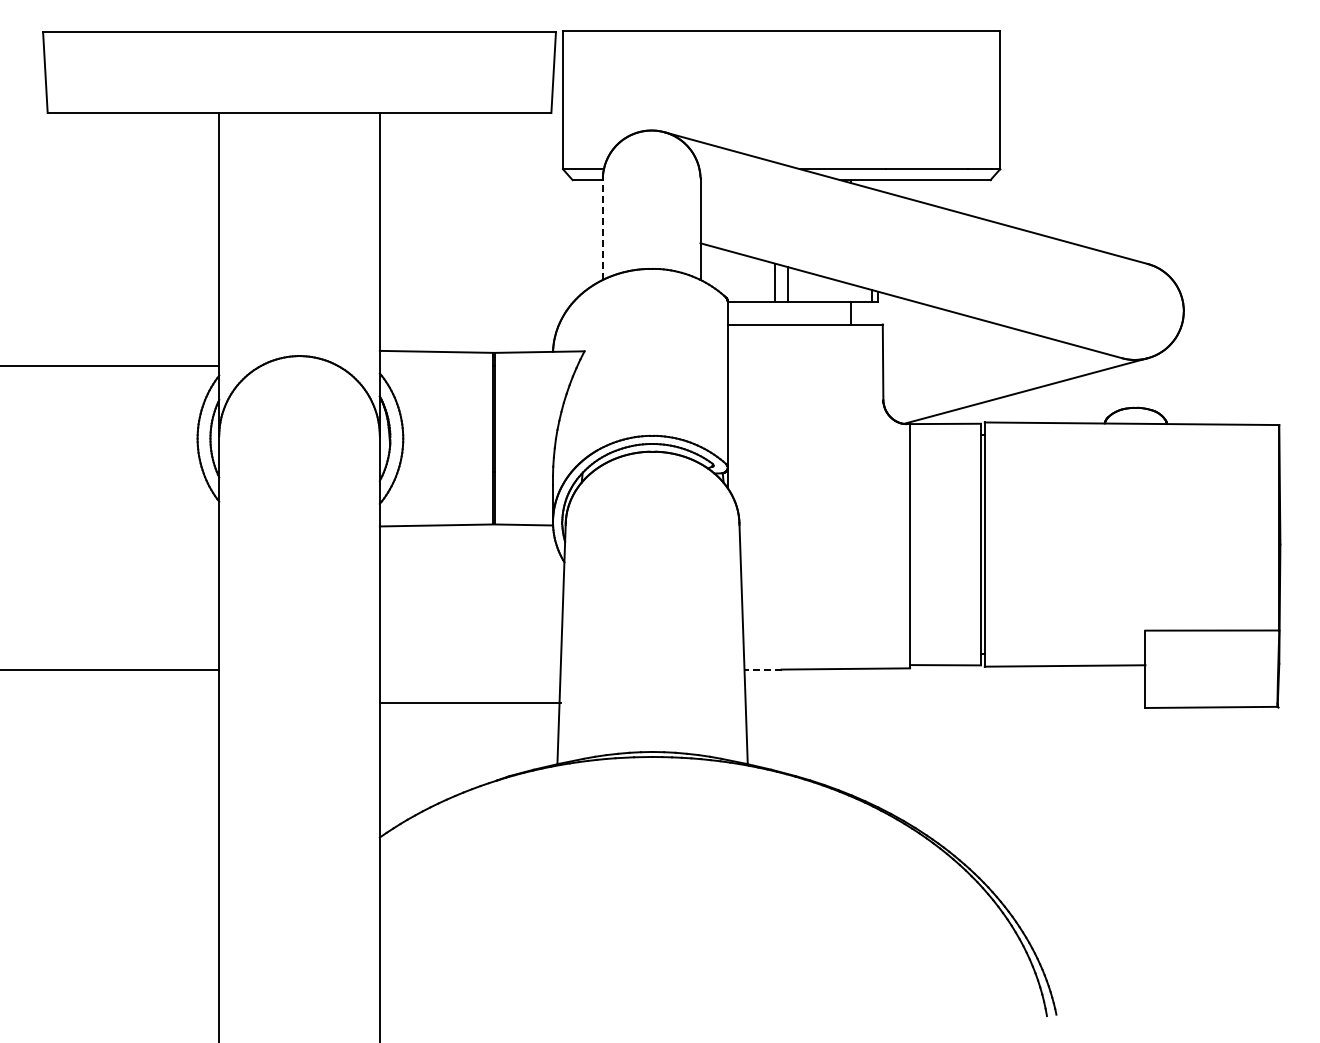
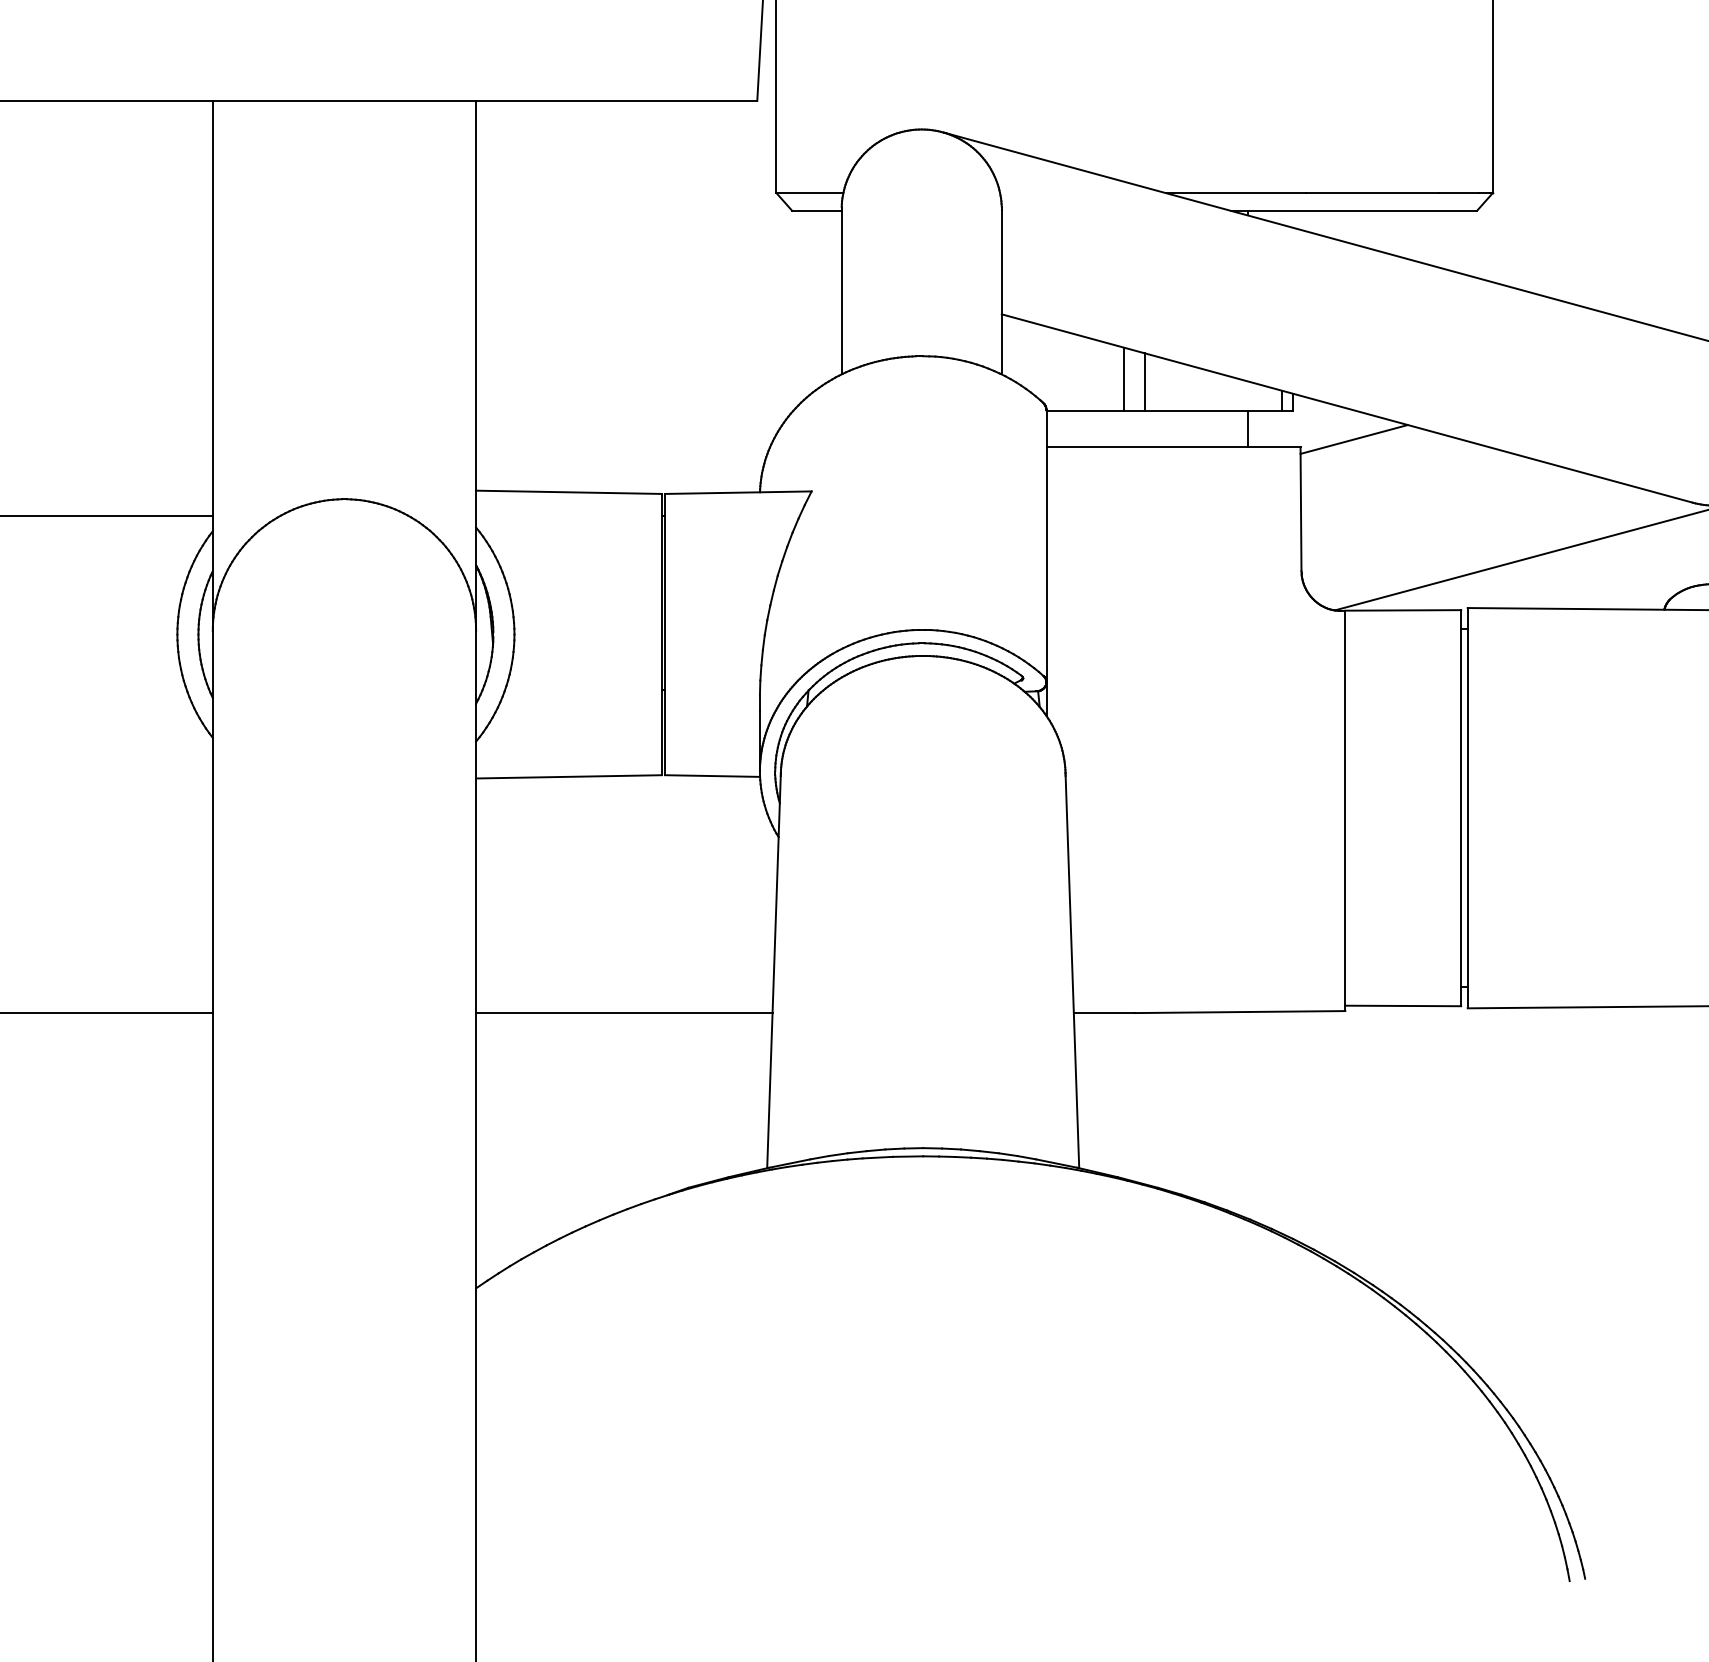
line: (602, 229) -> (841, 291), dashed -> solid
line: (915, 319) -> (1354, 439), added
line: (763, 669) -> (1104, 1012), dashed -> solid
line: (469, 702) -> (623, 1012), moved

